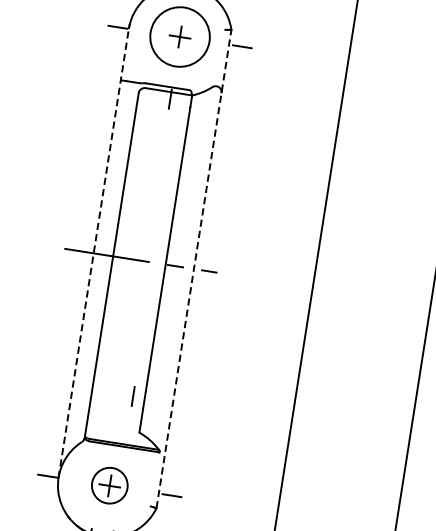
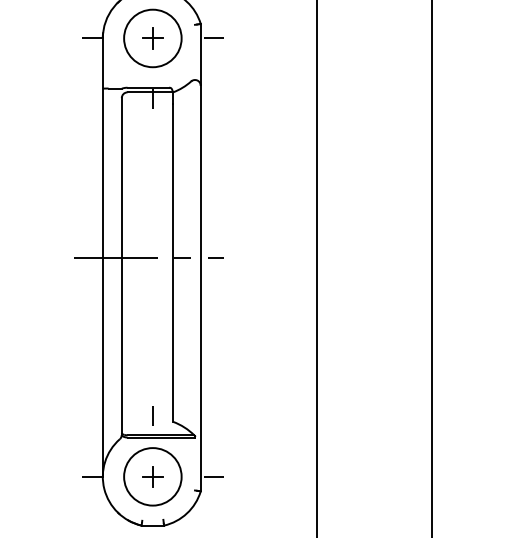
line: (93, 253) -> (102, 257), dashed -> solid
line: (193, 268) -> (200, 257), dashed -> solid
line: (132, 395) -> (152, 415), moved
circle: (109, 485) -> (152, 476), size x1.67

